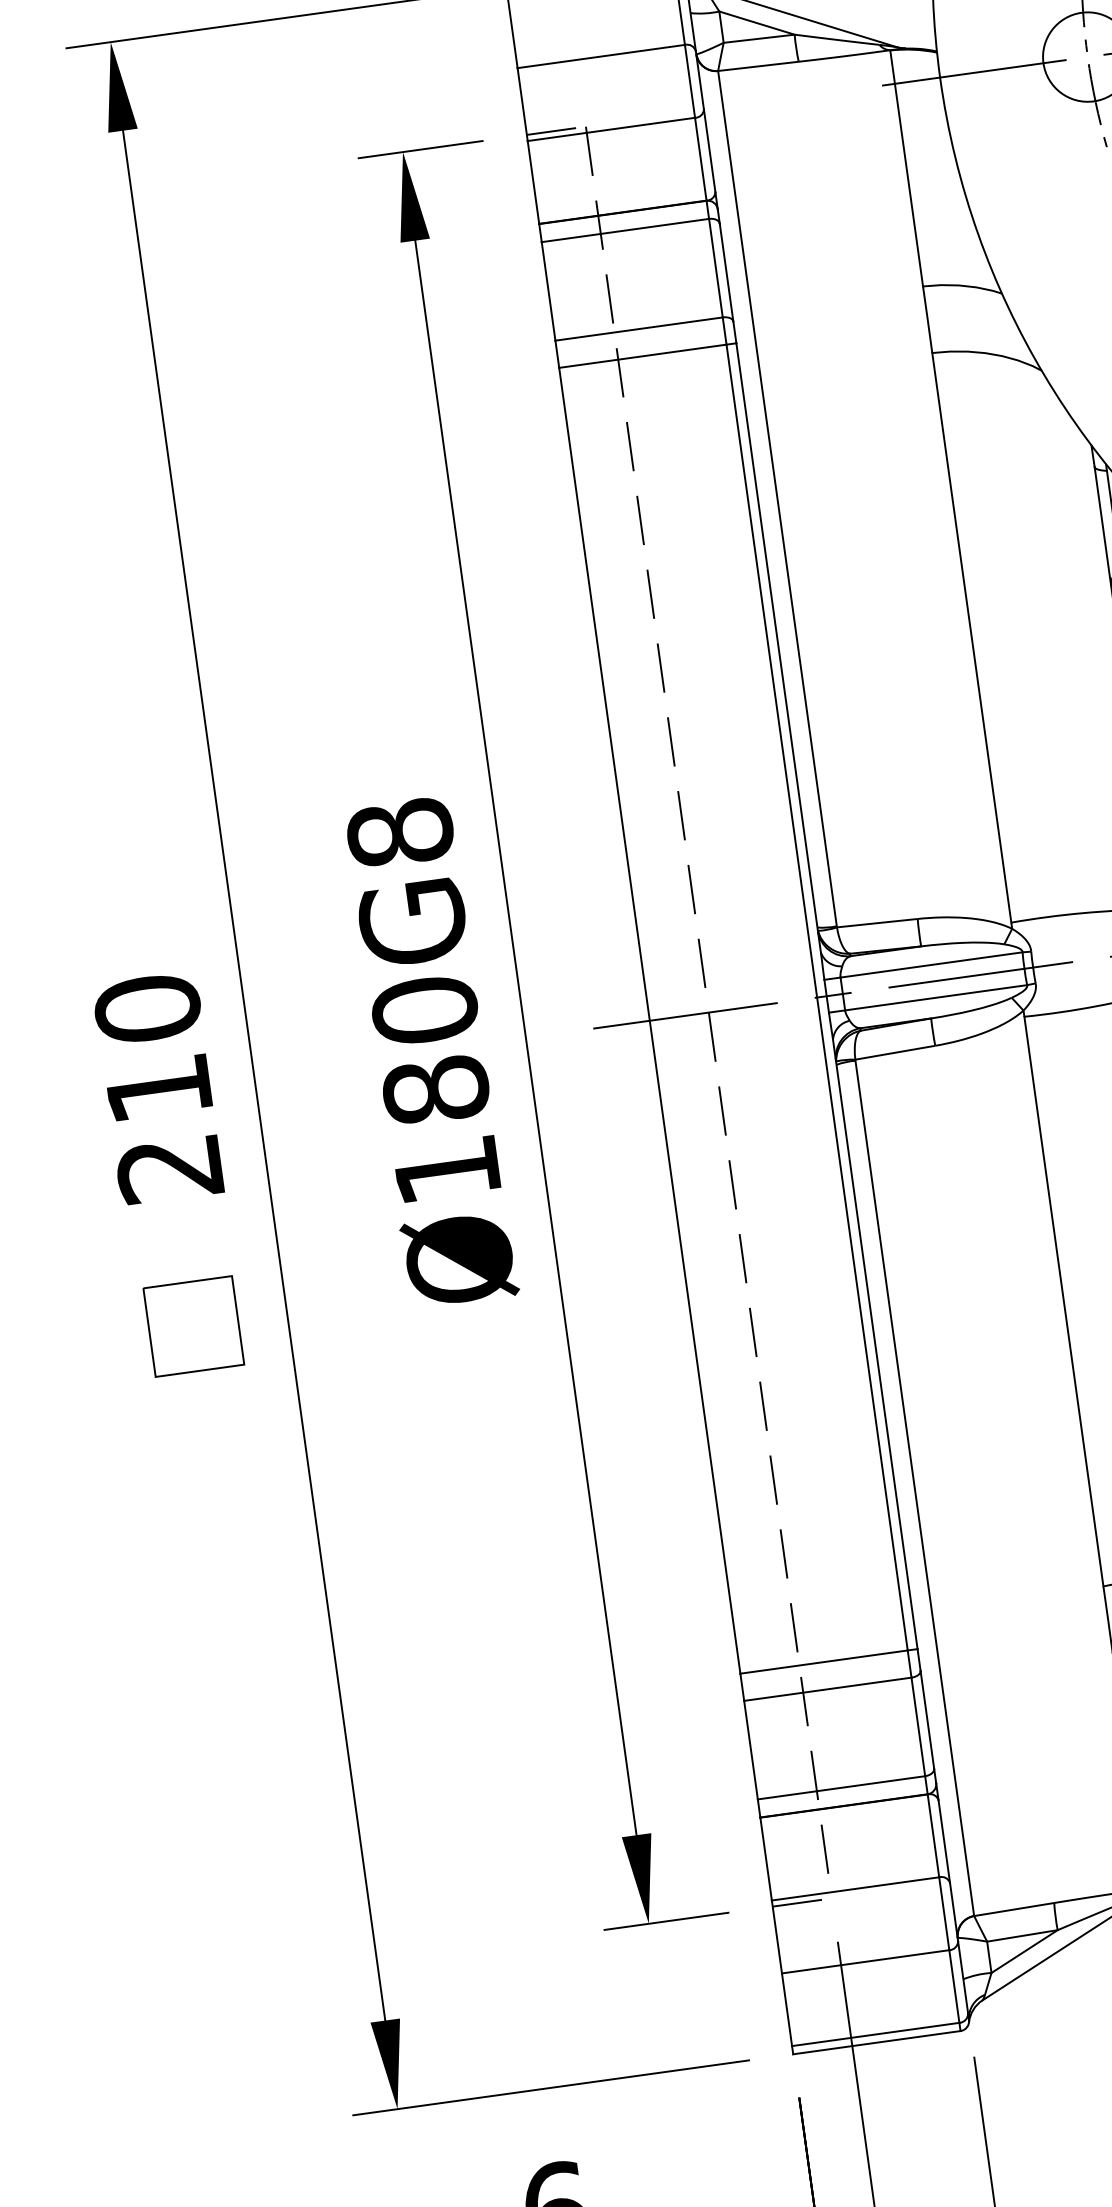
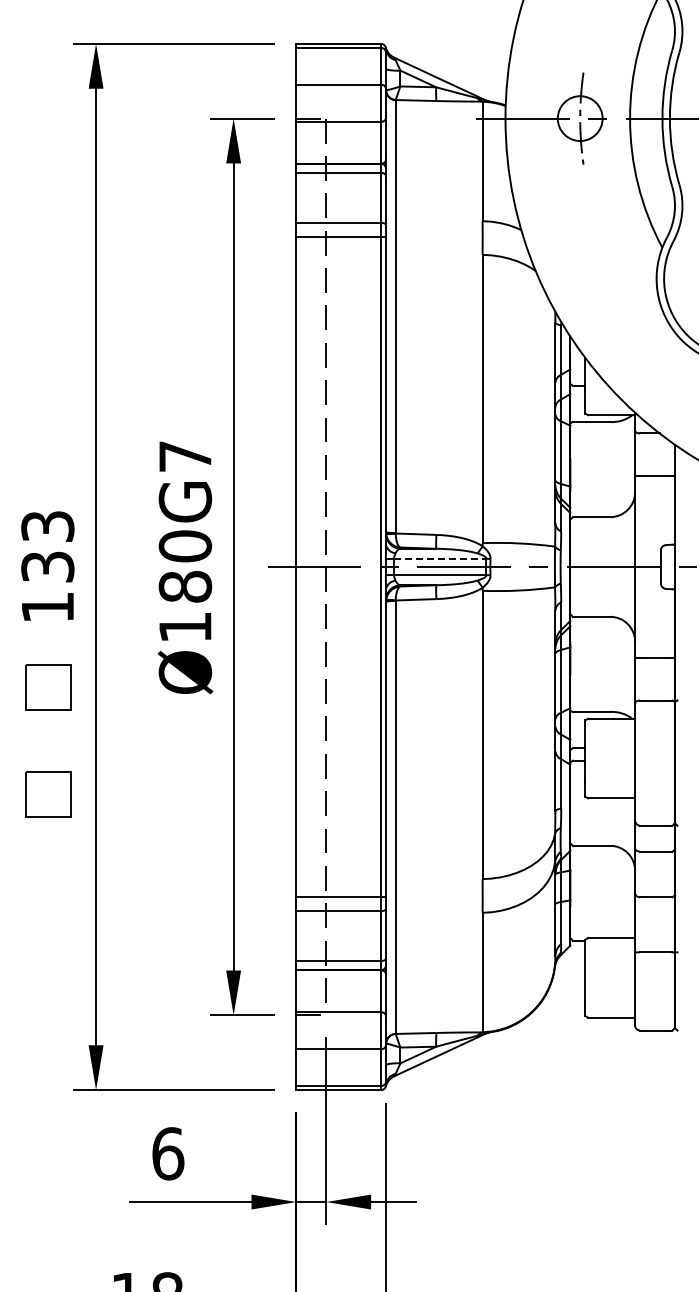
text: (400, 832) -> (185, 456), Ø180G8 -> Ø180G7
line: (932, 964) -> (440, 558), solid -> dashed
text: (158, 1088) -> (47, 566), 210 -> 133
part: (222, 1538) -> (48, 794), added

